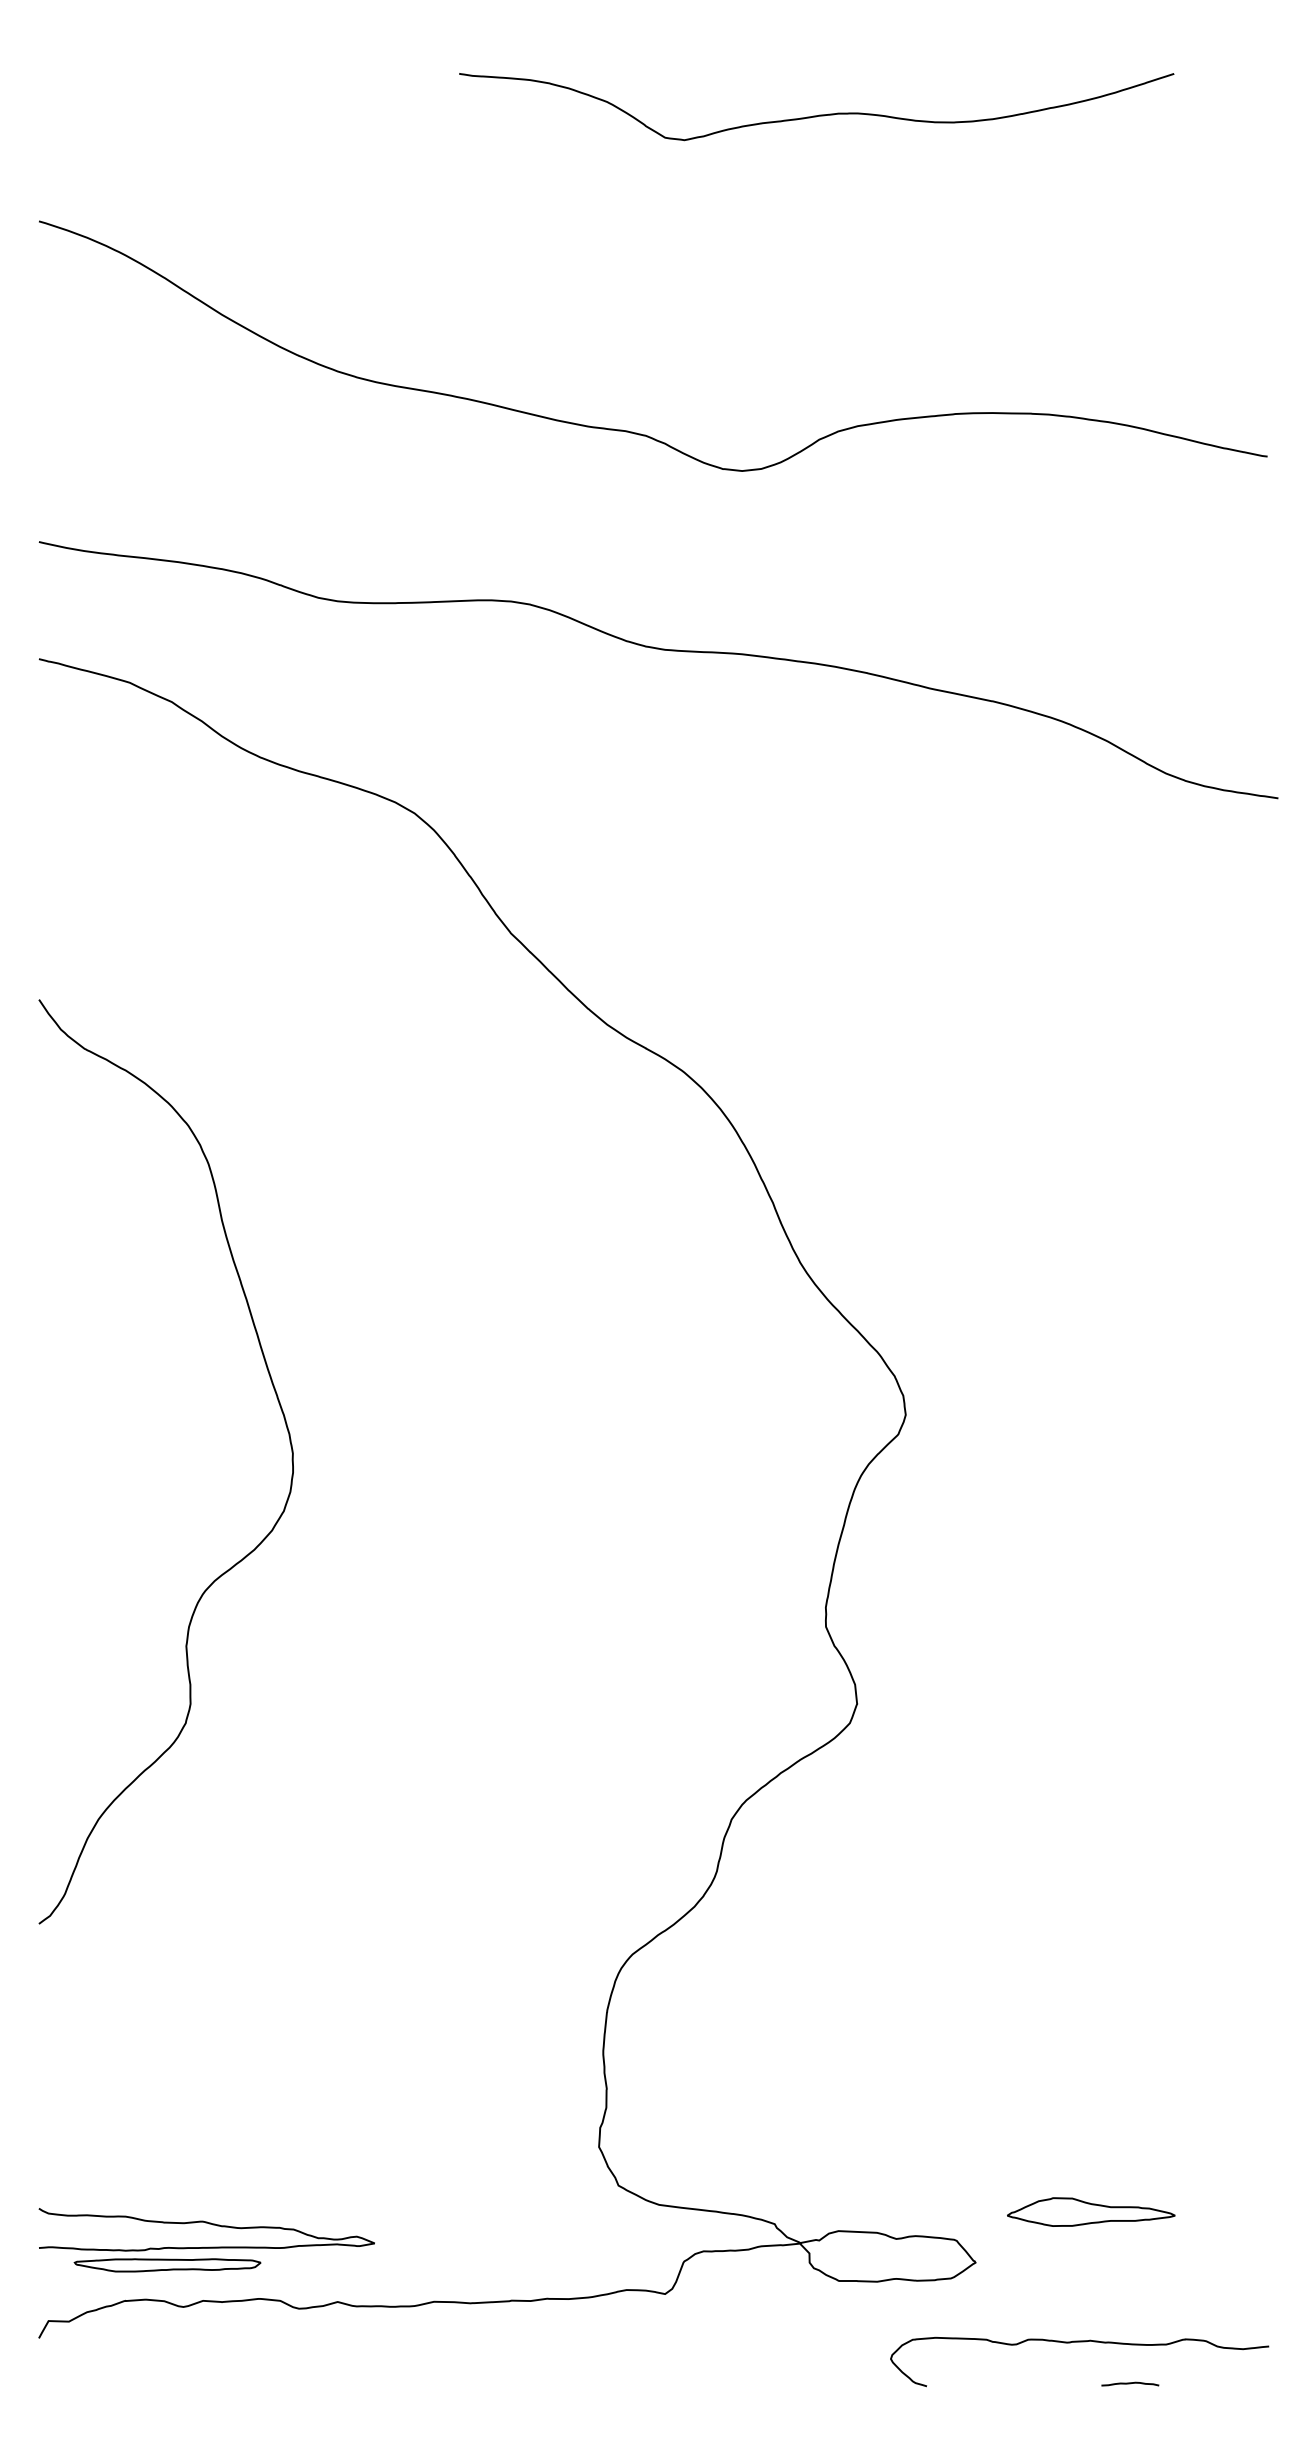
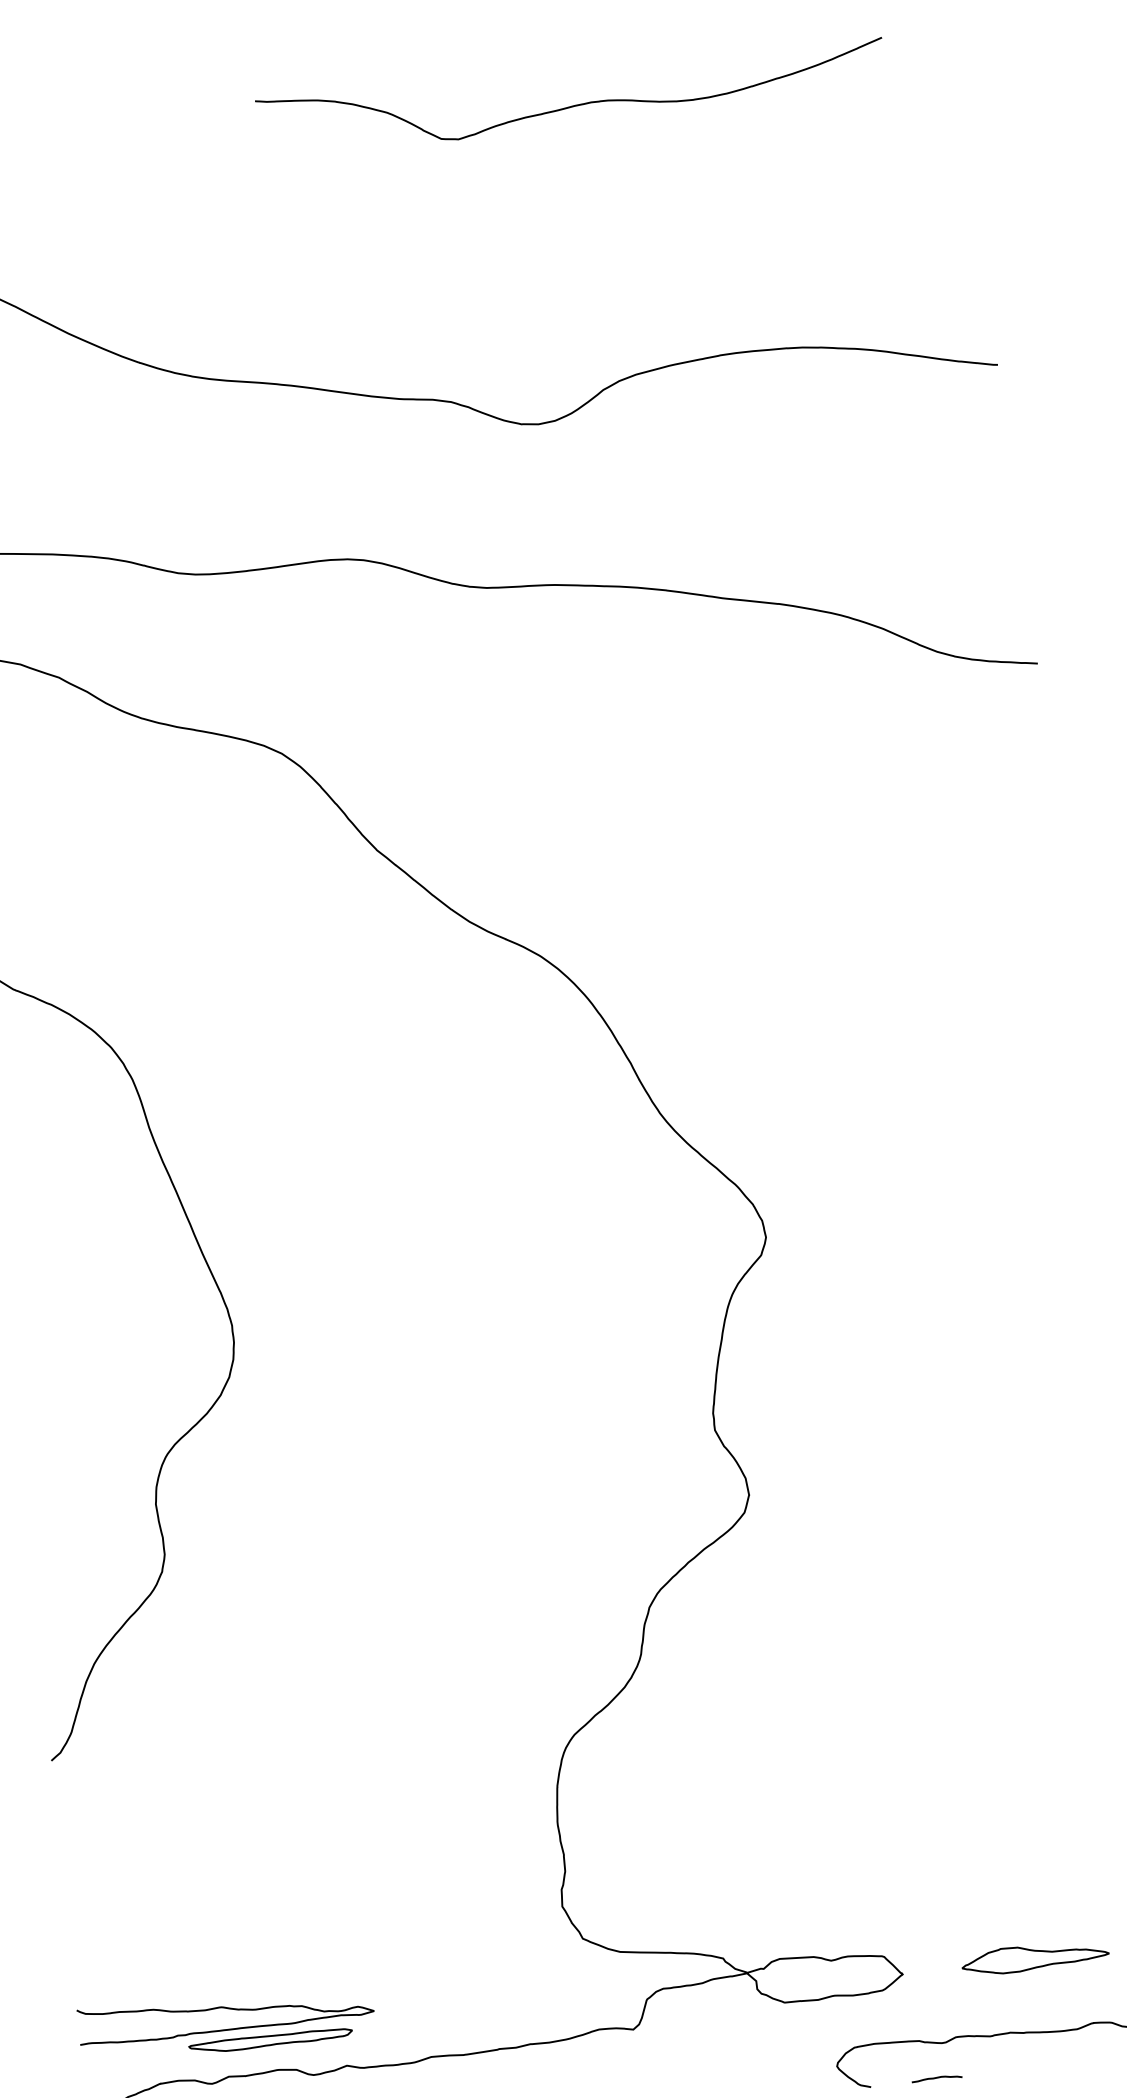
part: (1091, 2211) -> (1035, 1957), moved
part: (167, 2265) -> (270, 2041), moved
curve: (1130, 2383) -> (937, 2077), moved

